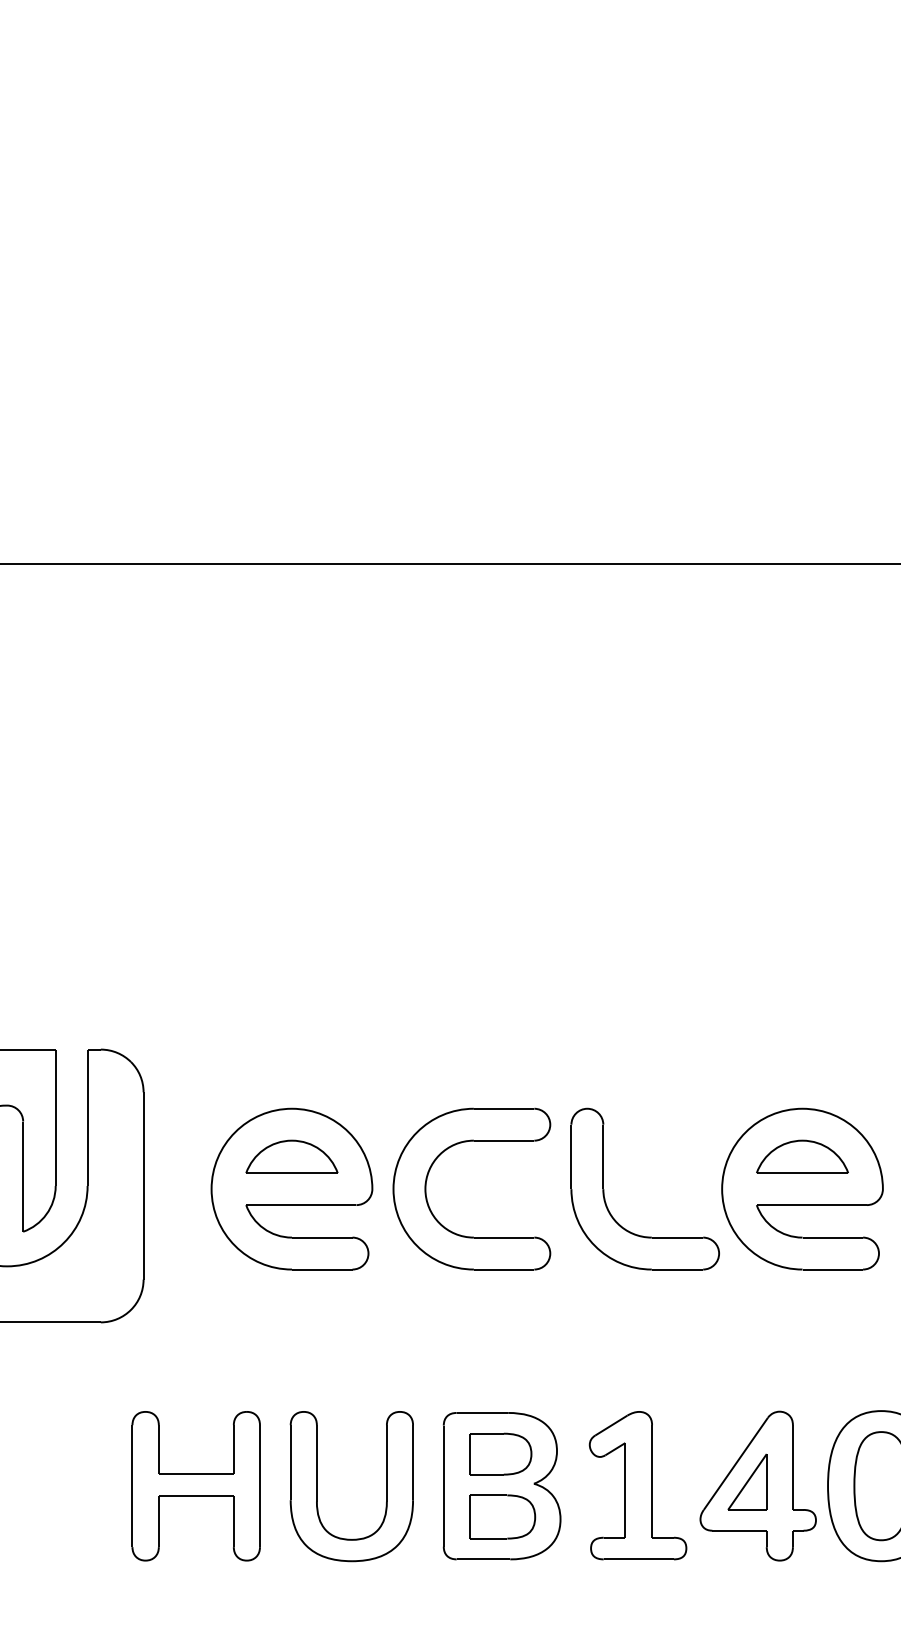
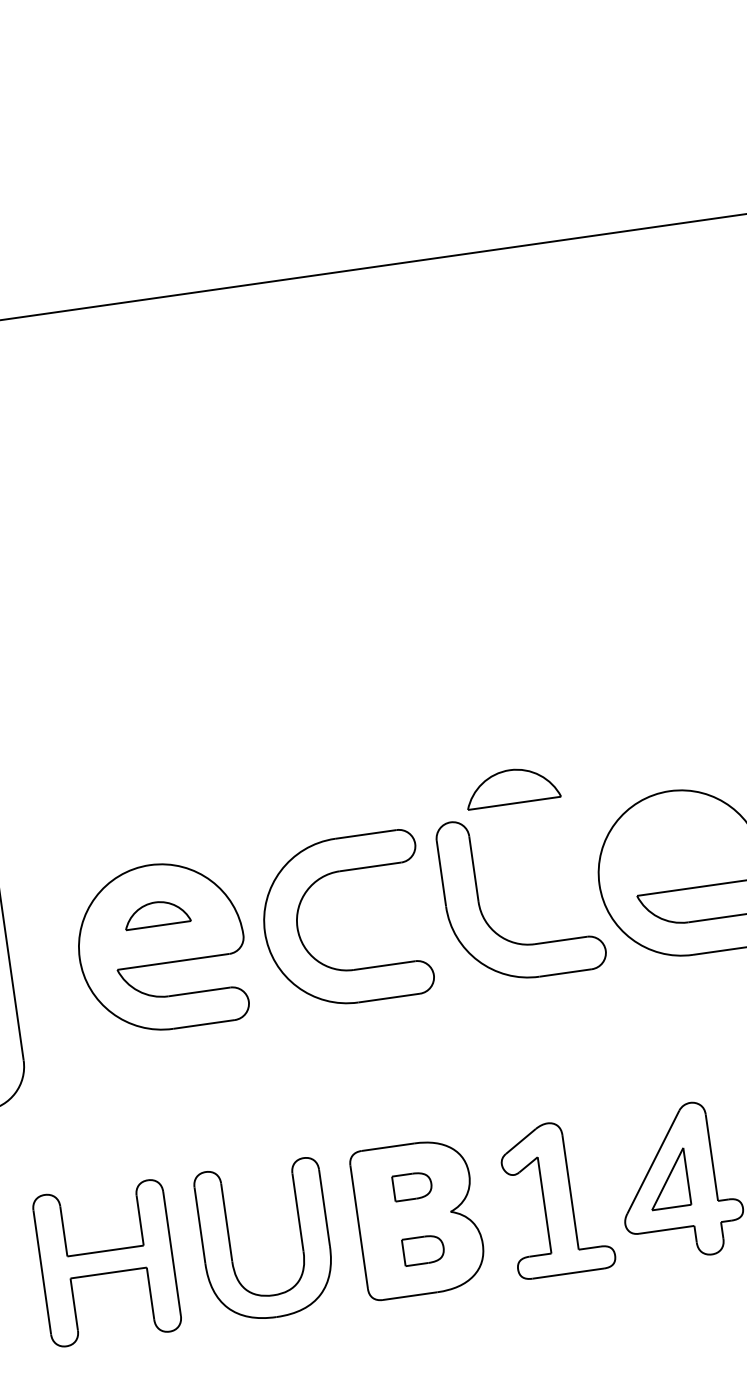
part: (291, 1156) -> (156, 913), size x0.7
part: (802, 1156) -> (512, 786), moved
part: (500, 1453) -> (412, 1185), size x0.6
part: (502, 1516) -> (423, 1249), size x0.6

